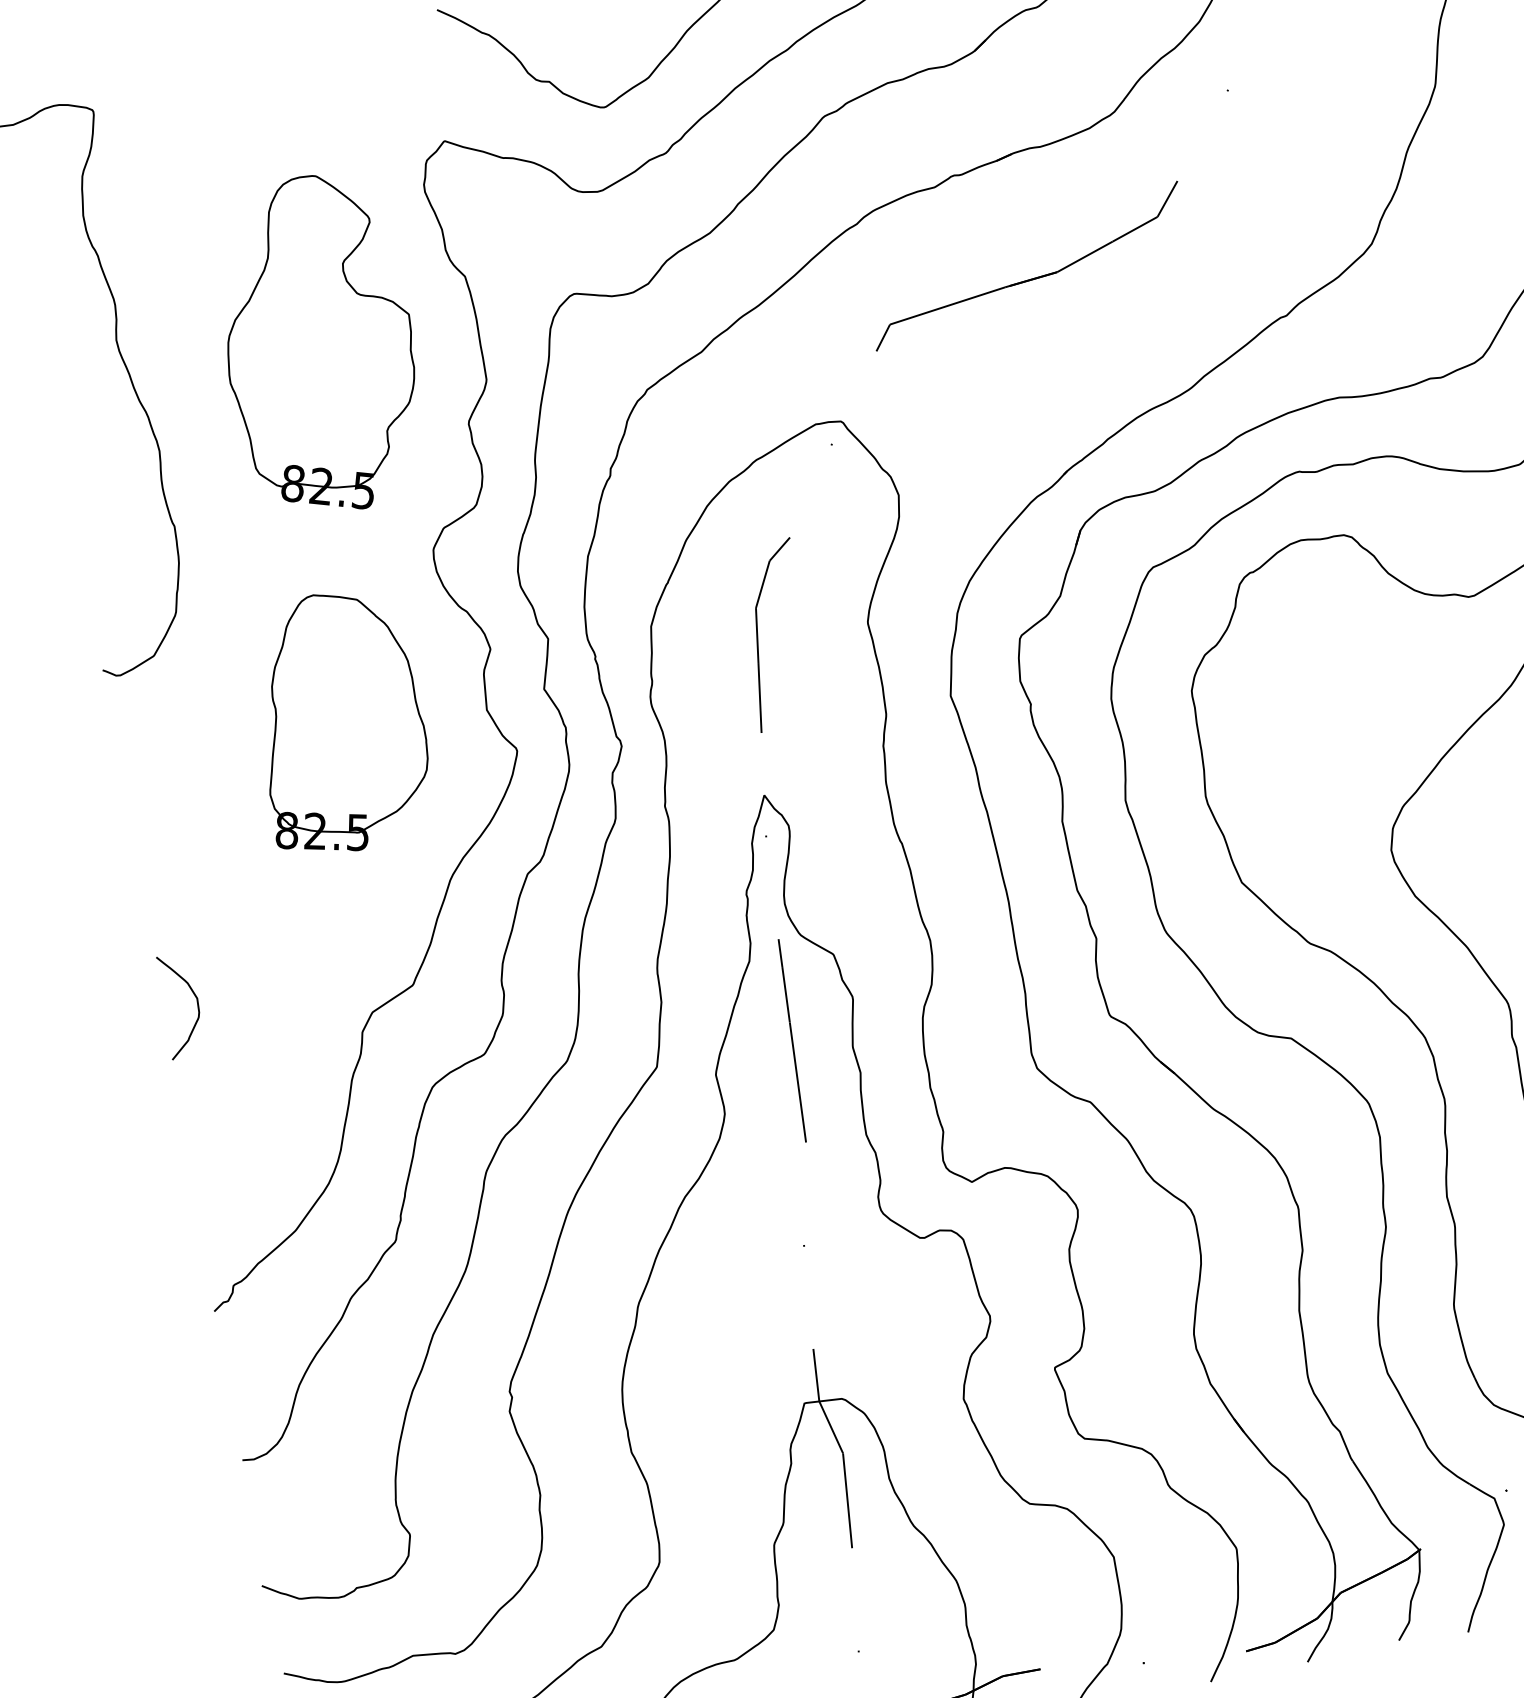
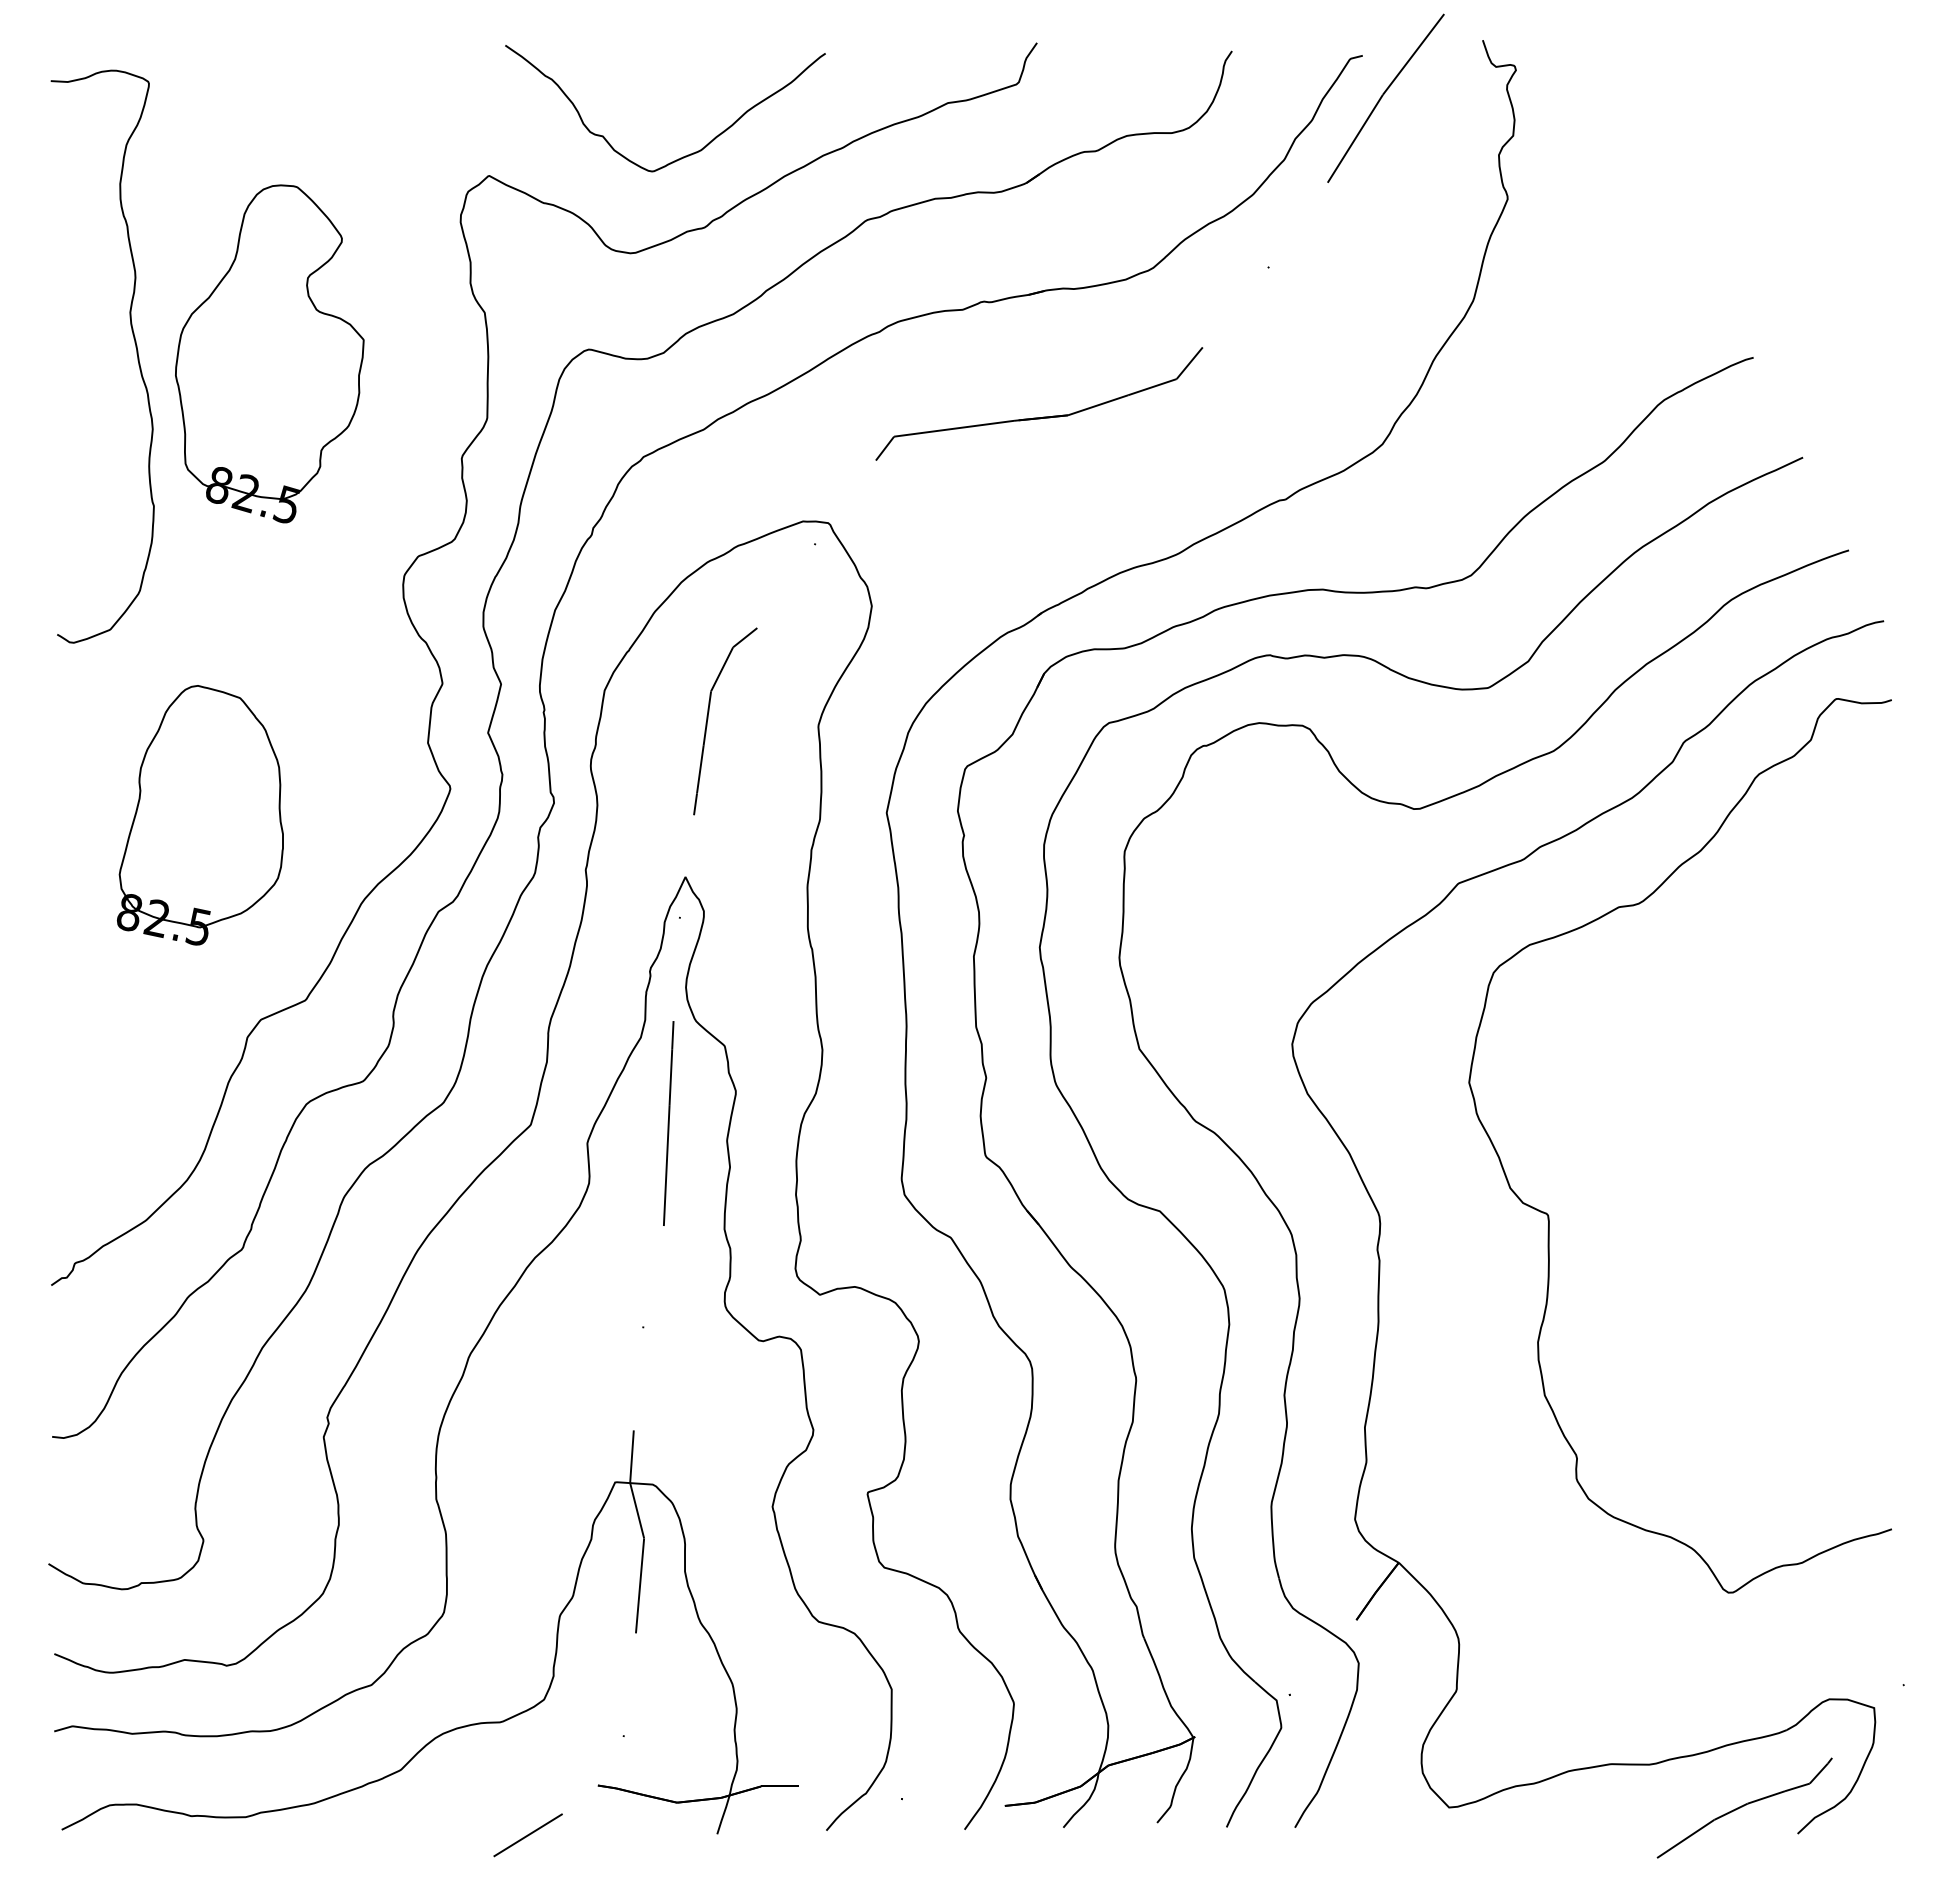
part: (318, 344) -> (269, 353), moved
part: (339, 722) -> (200, 815), moved
curve: (196, 1004) -> (89, 980), removed

